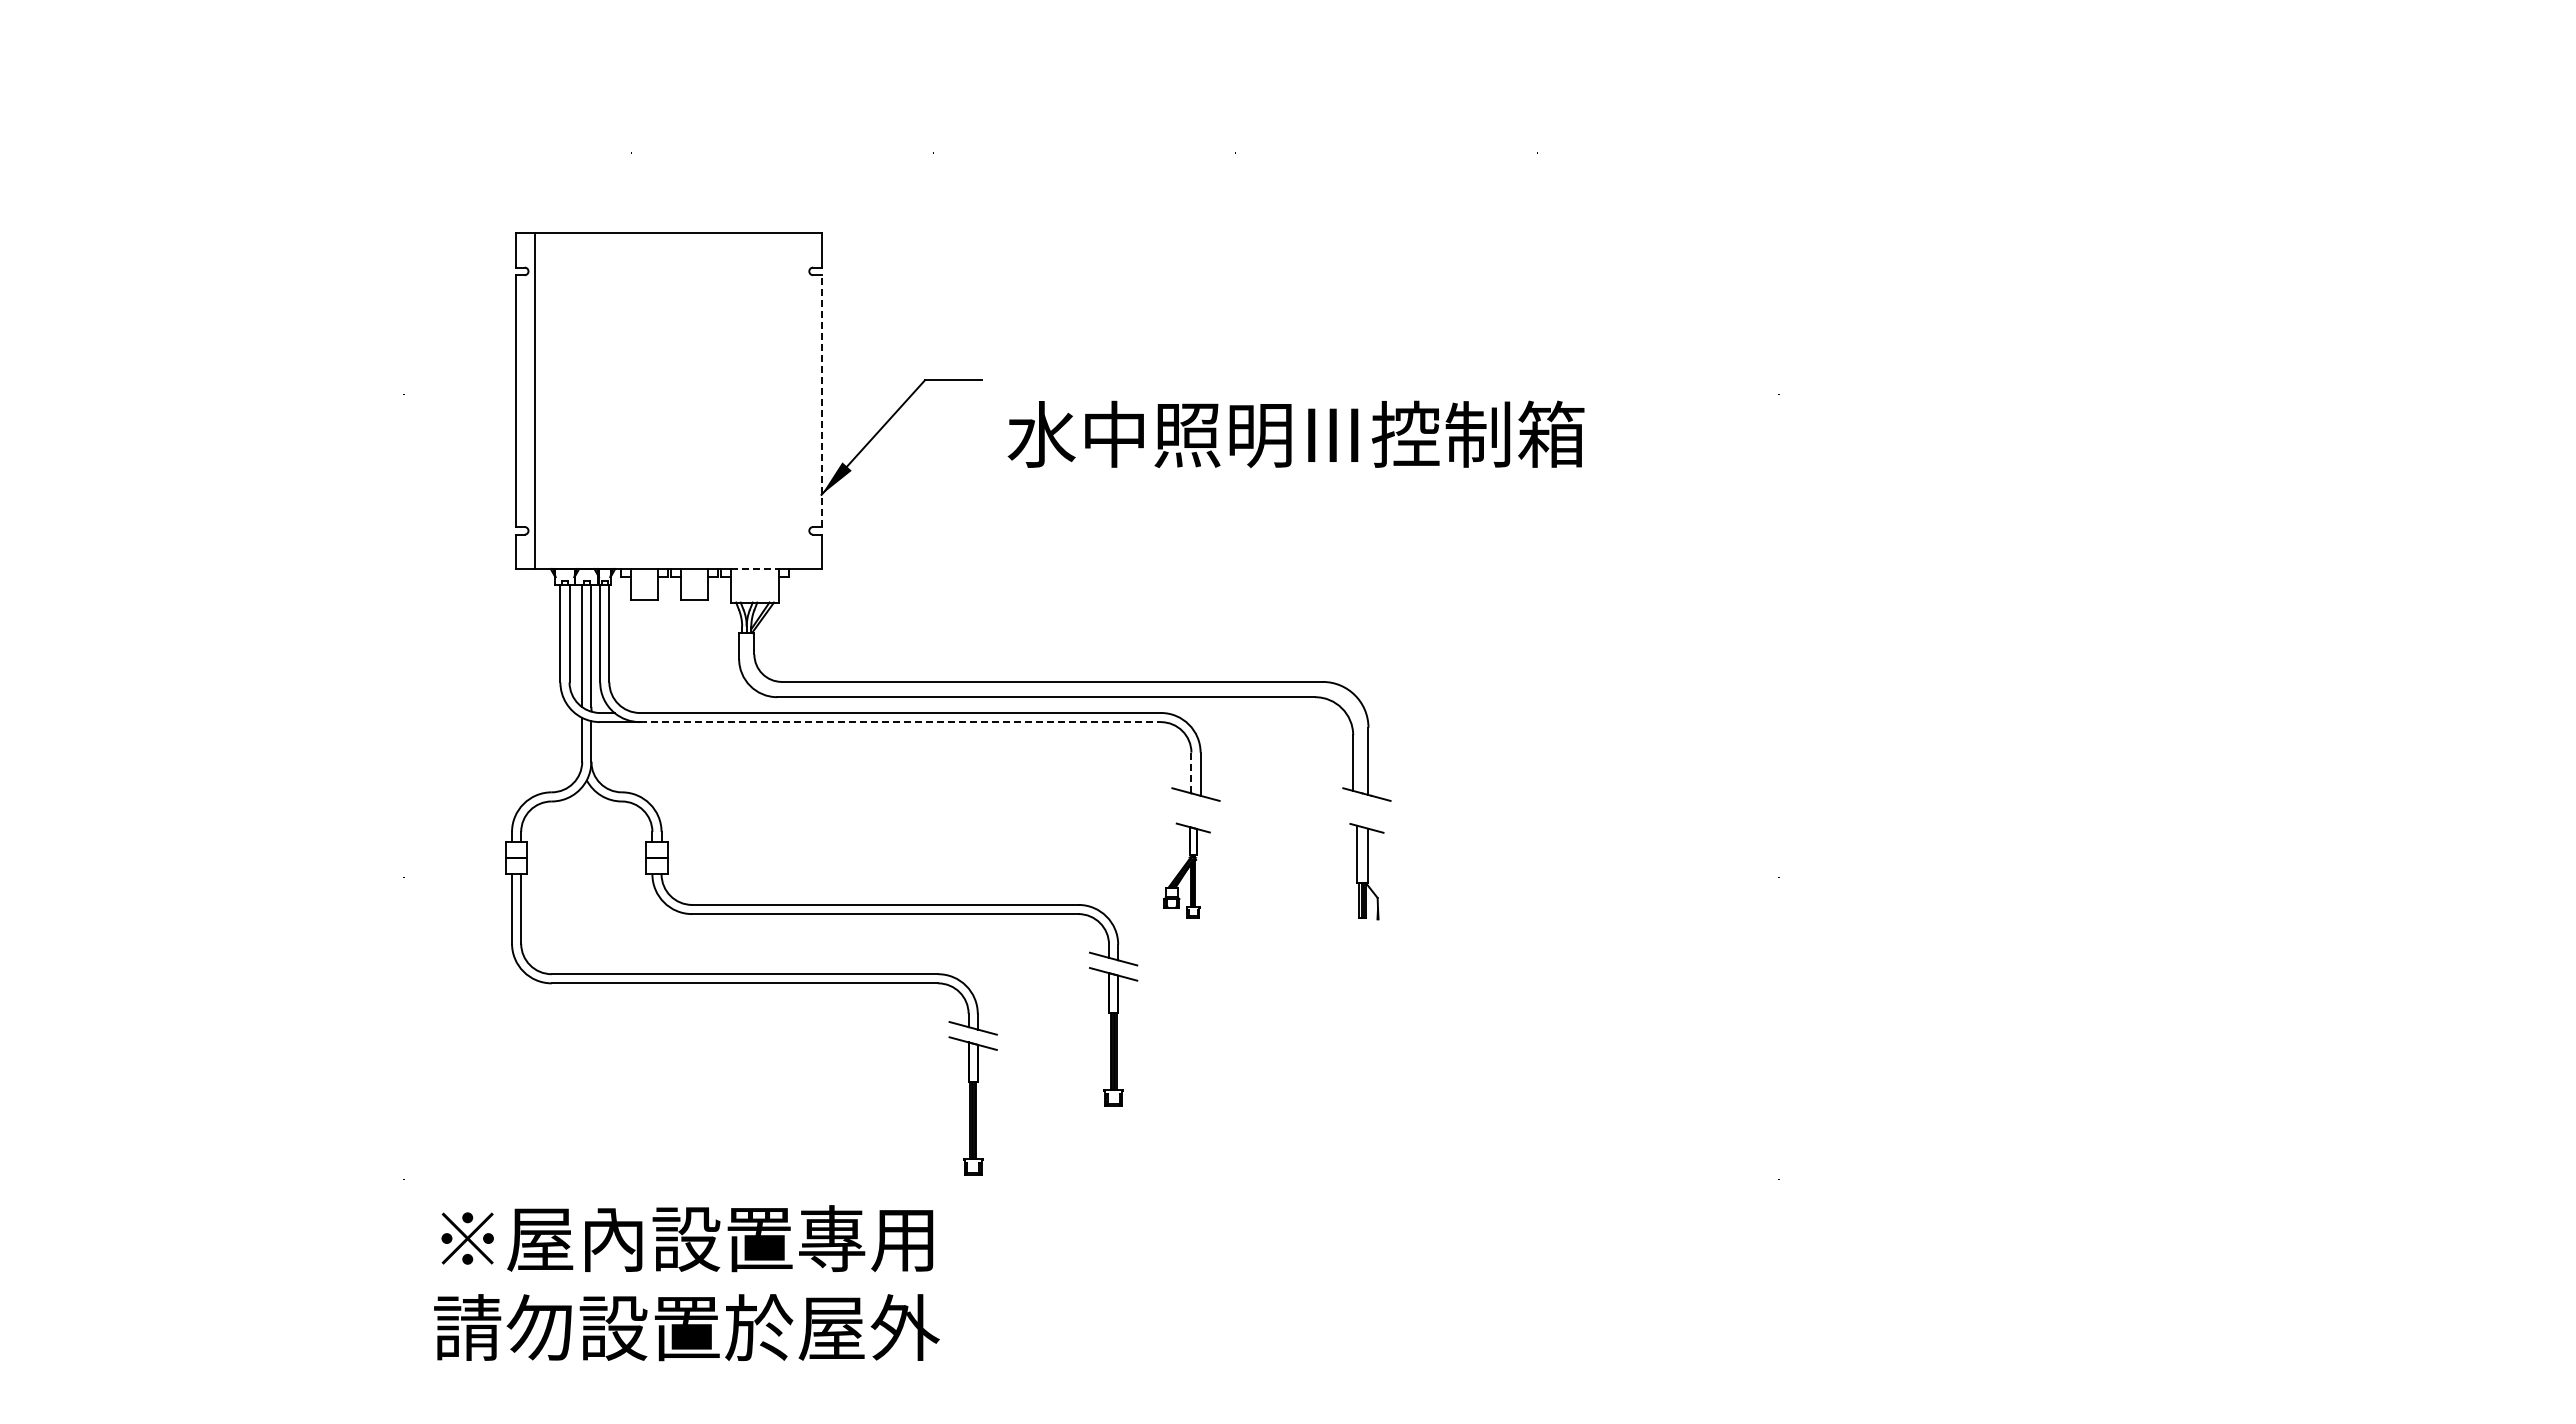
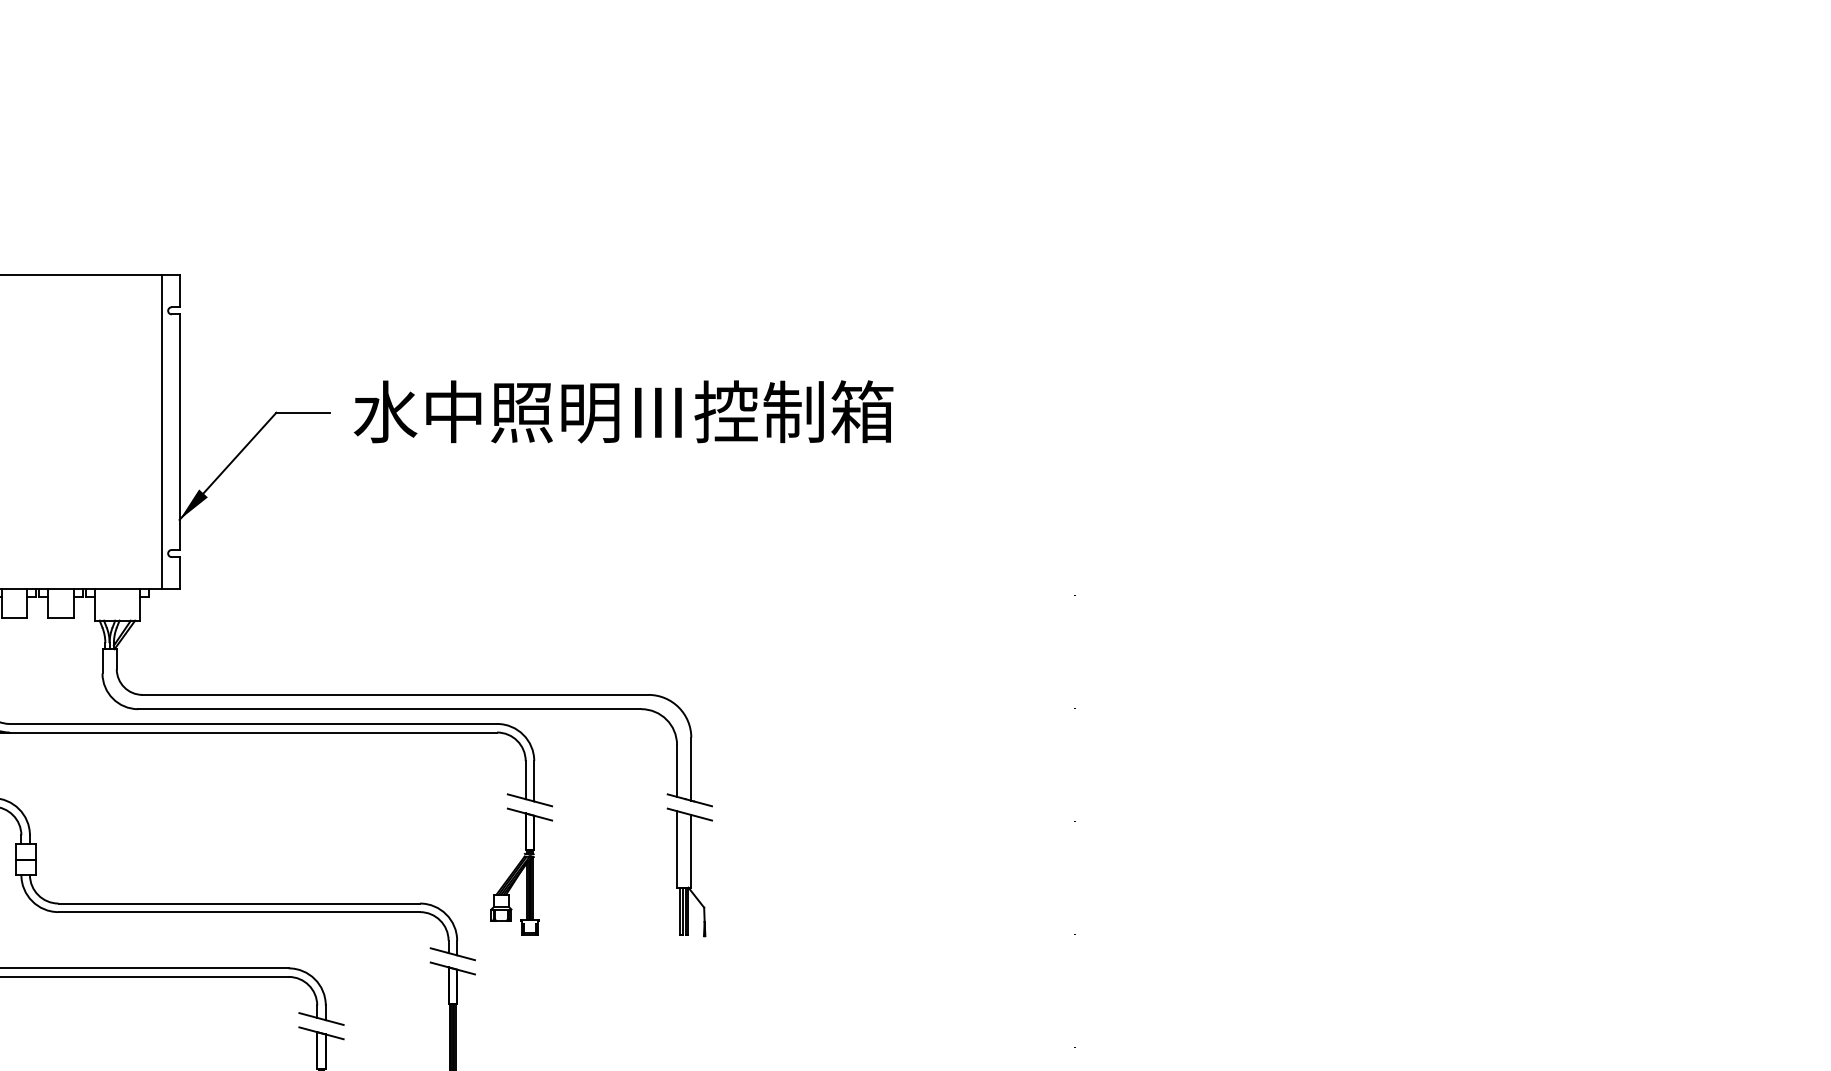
line: (803, 401) -> (162, 432), added
line: (821, 401) -> (179, 432), dashed -> solid
text: (1295, 434) -> (623, 411), moved
line: (755, 569) -> (117, 589), dashed -> solid
line: (900, 722) -> (253, 732), dashed -> solid
line: (1191, 772) -> (525, 779), dashed -> solid
part: (1186, 870) -> (521, 871), size x1.43
part: (1366, 871) -> (689, 872), size x1.43

